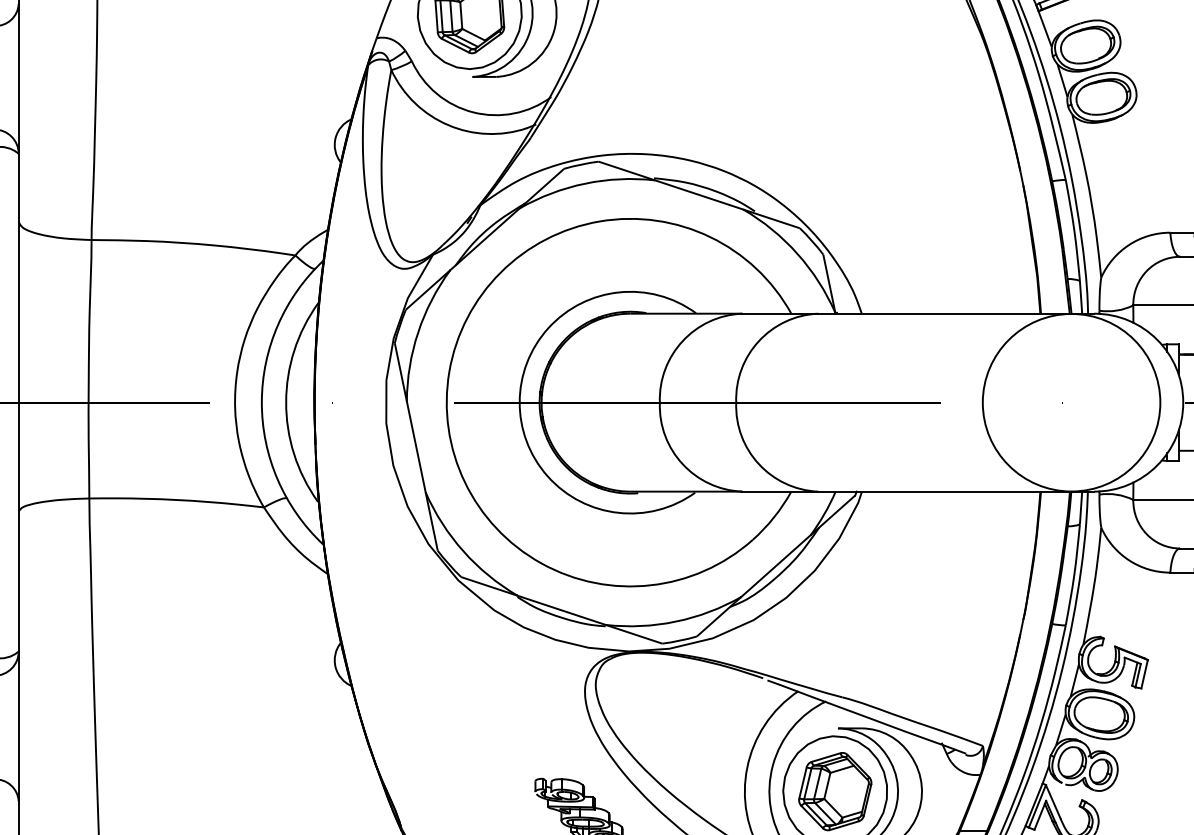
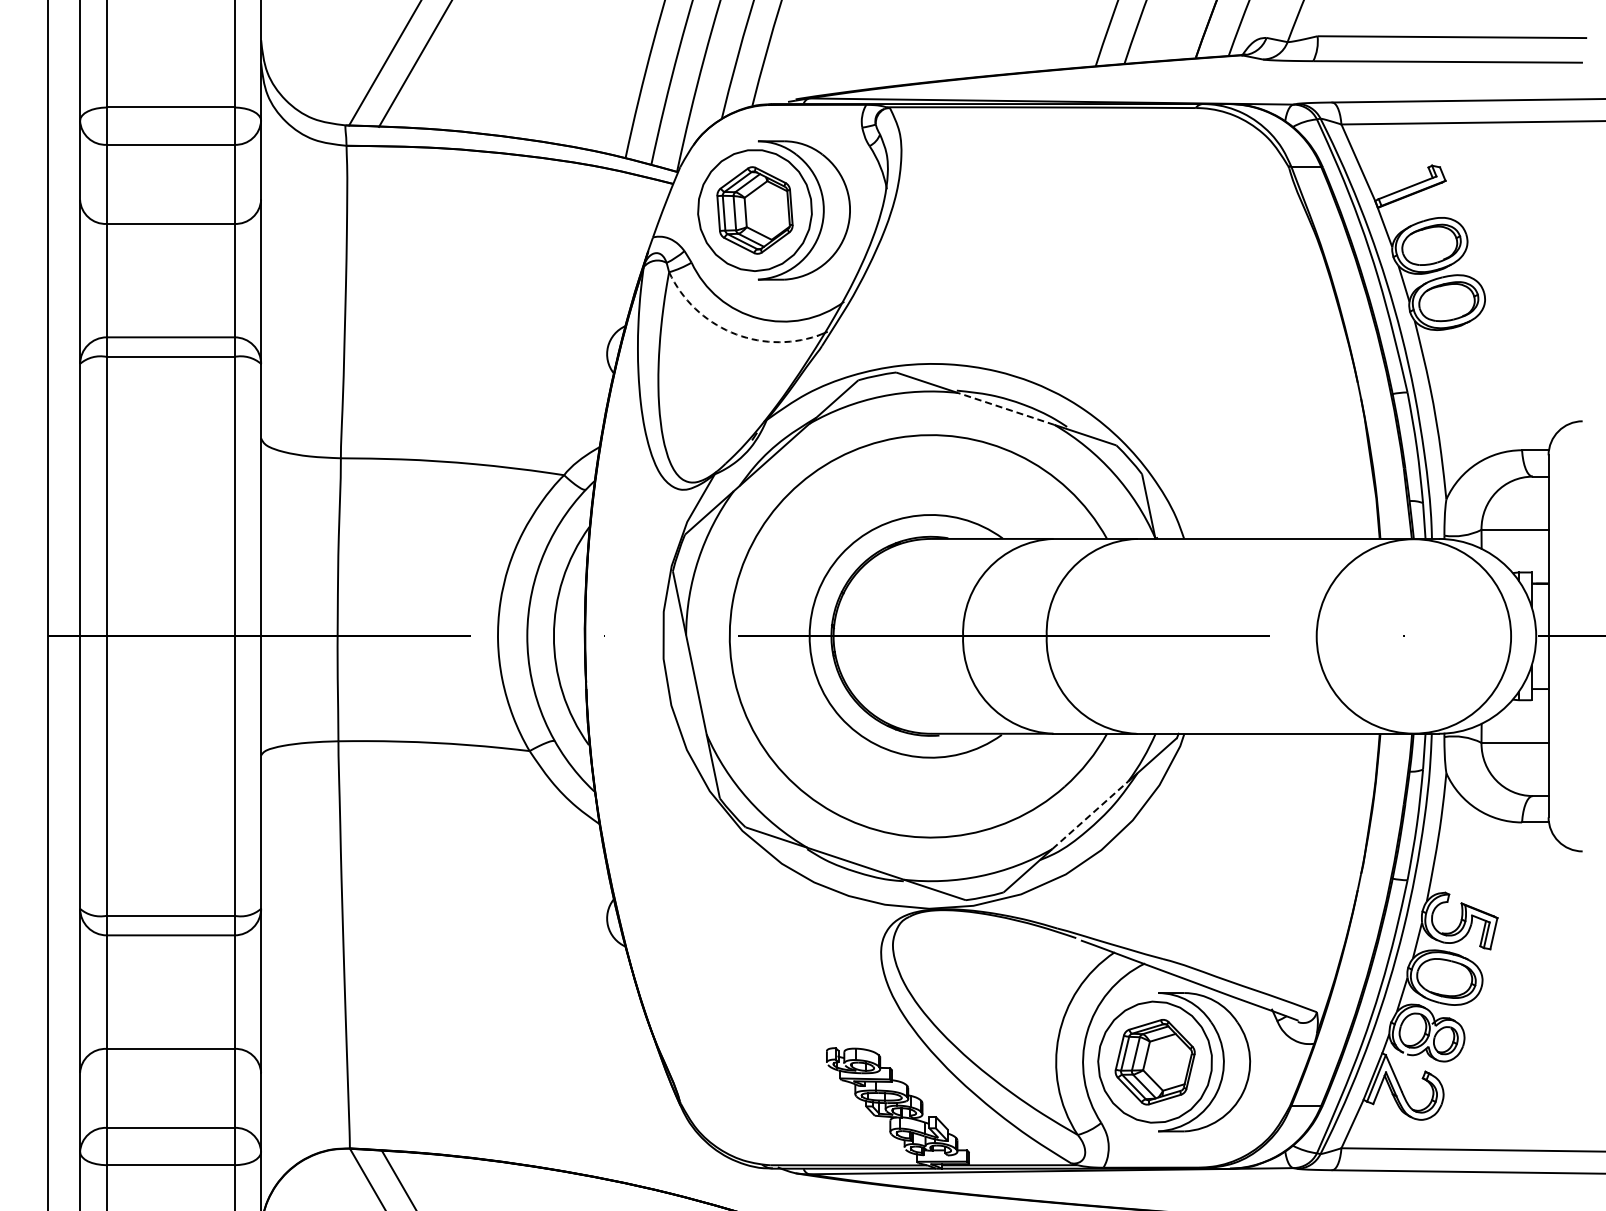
arc: (448, 125) -> (731, 332), solid -> dashed
line: (699, 194) -> (1006, 408), solid -> dashed
line: (776, 566) -> (1090, 815), solid -> dashed

